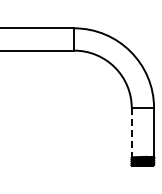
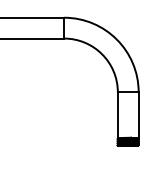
line: (131, 132) -> (117, 114), dashed -> solid

